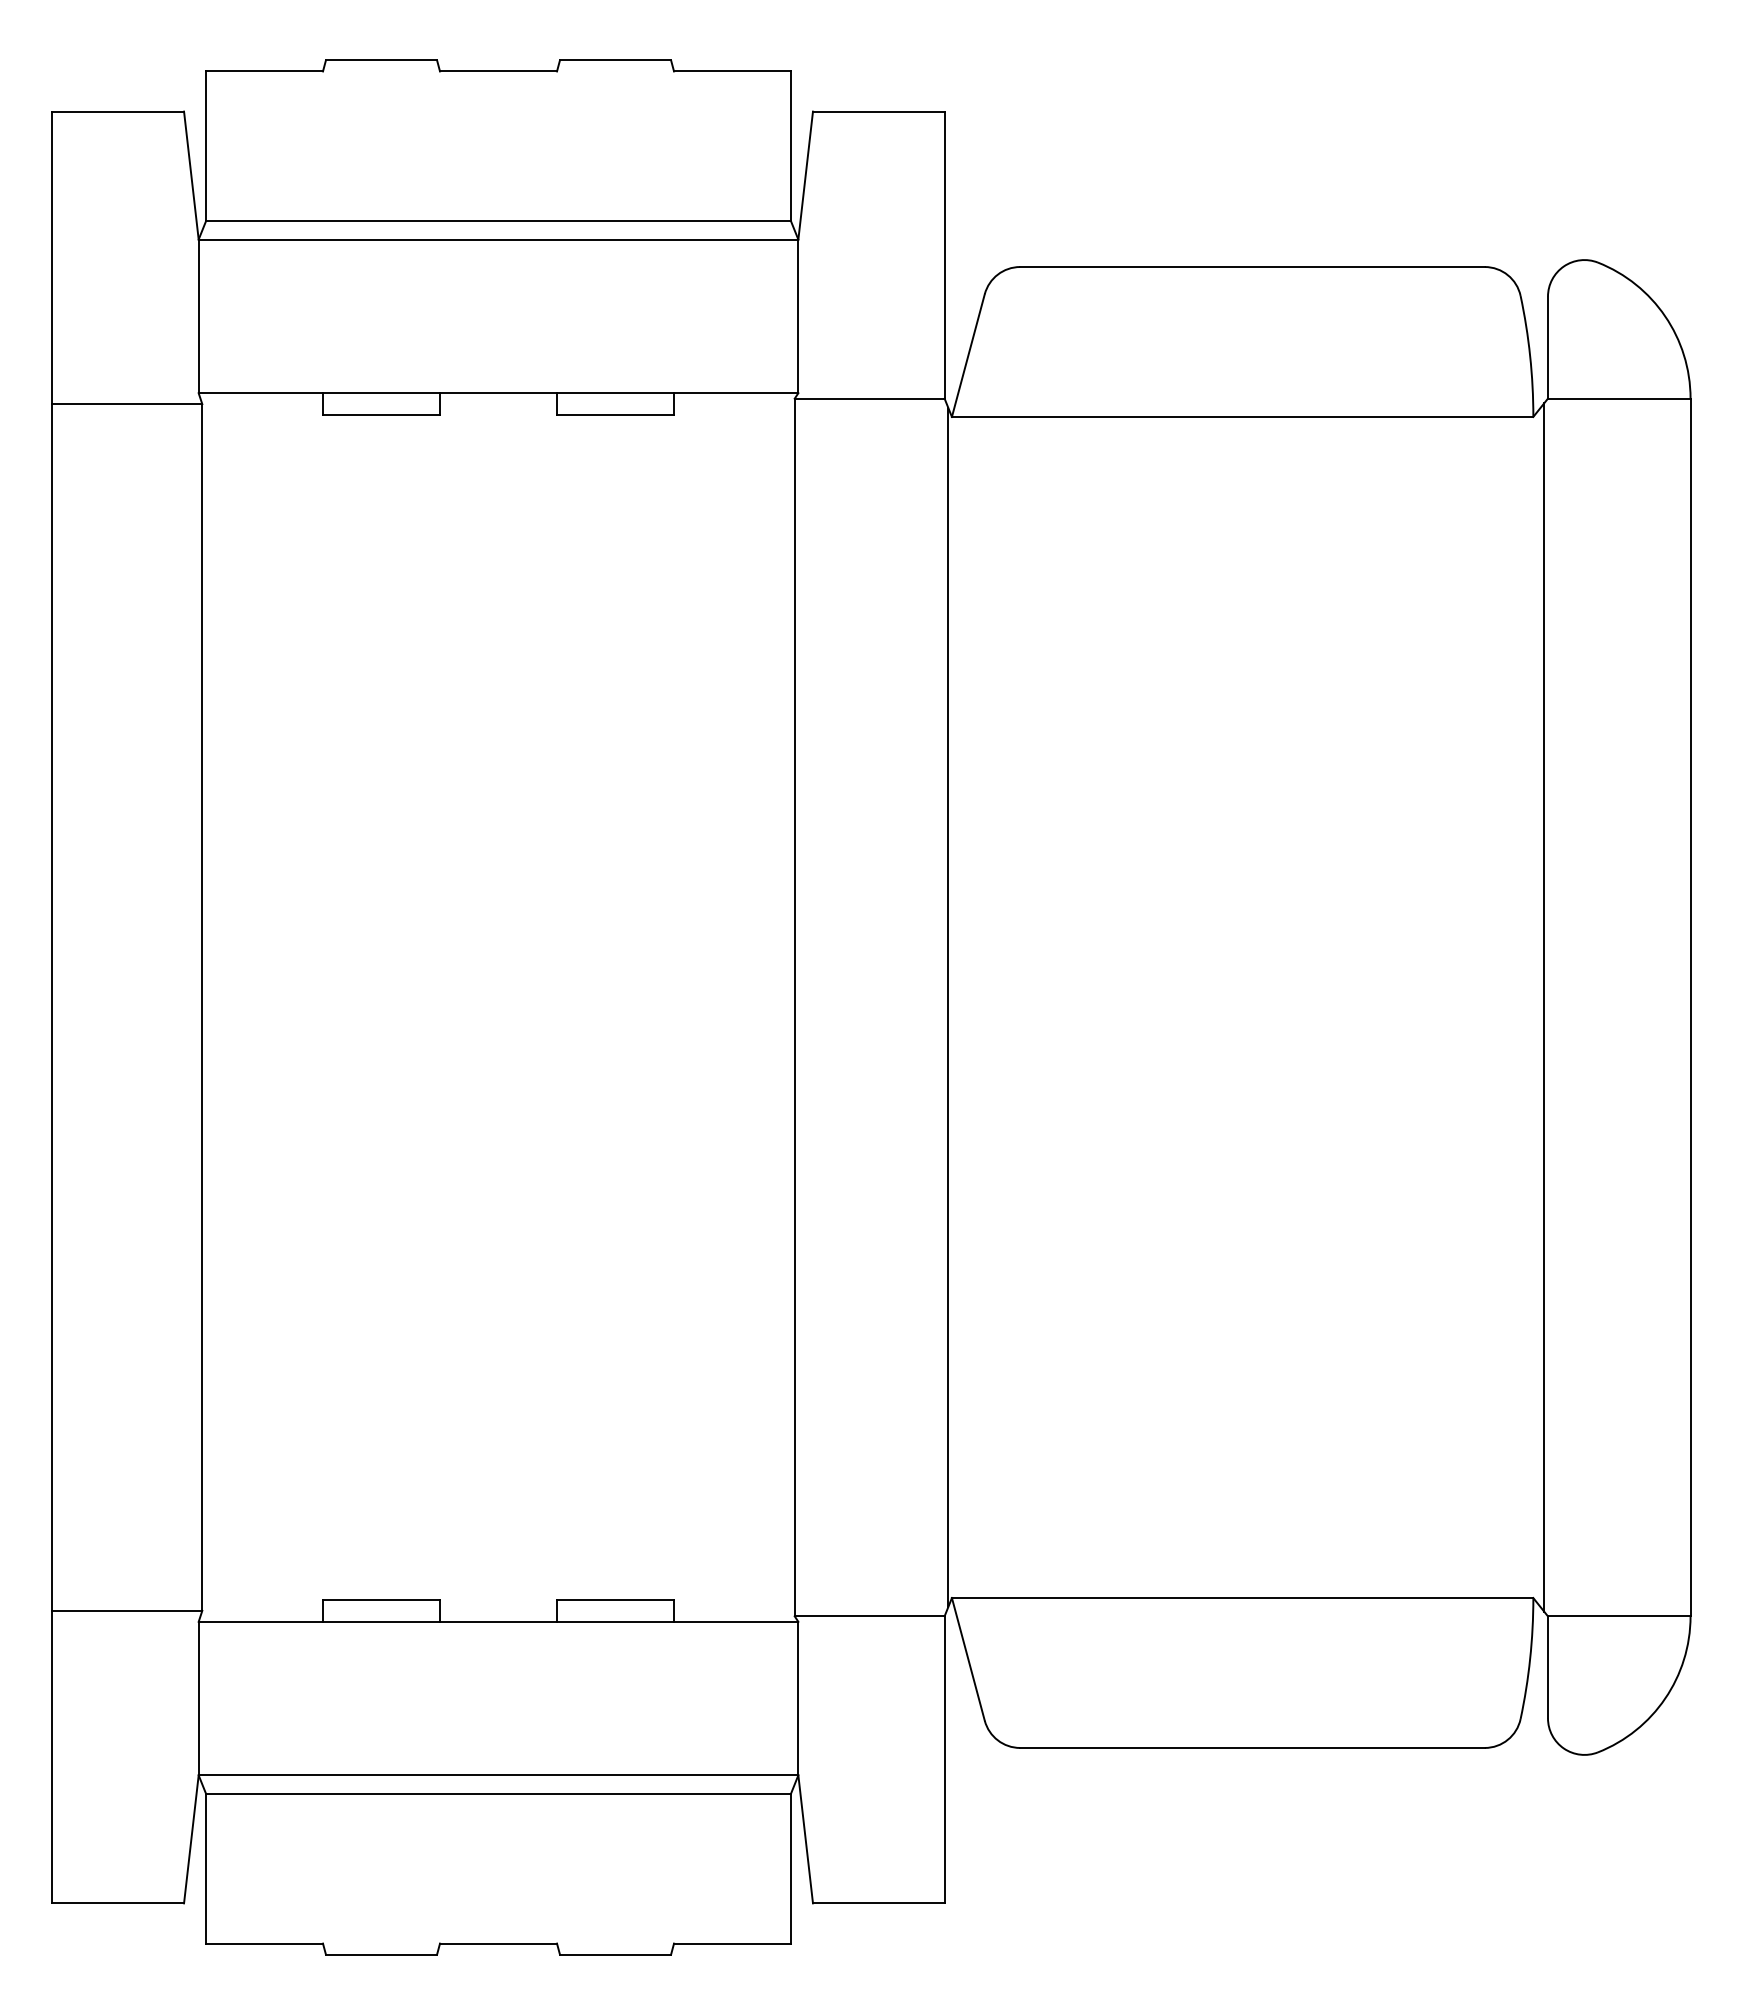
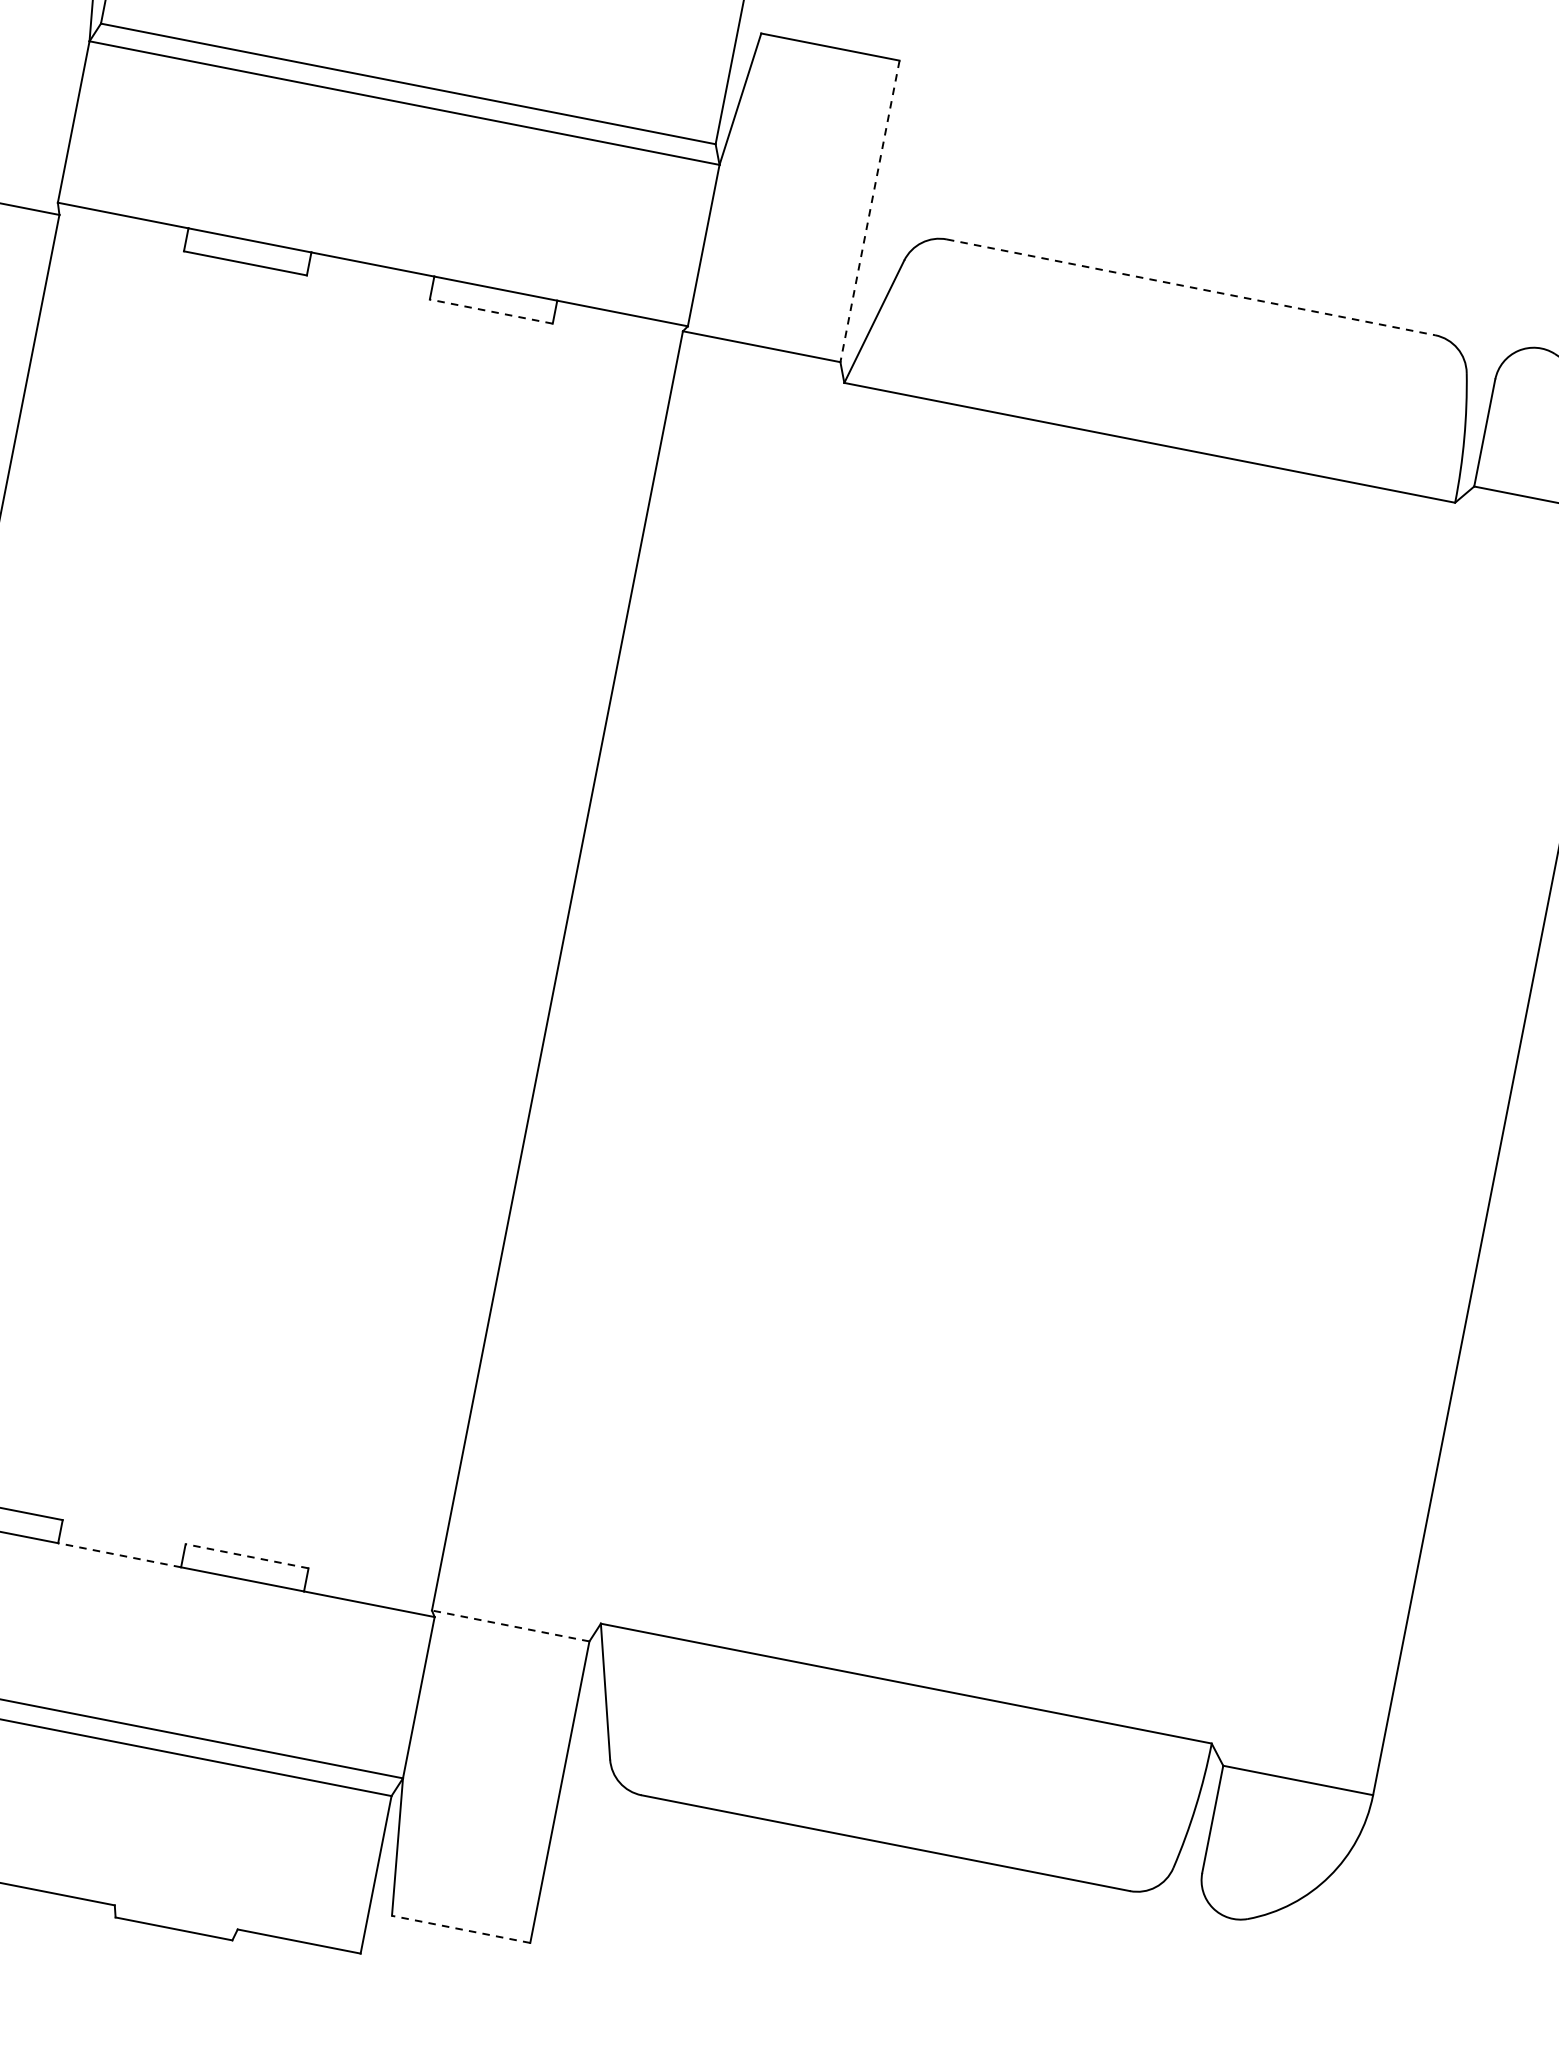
line: (944, 255) -> (869, 211), solid -> dashed
line: (1253, 267) -> (1191, 288), solid -> dashed
line: (615, 415) -> (491, 312), solid -> dashed
line: (948, 1007) -> (719, 1002), removed
line: (1544, 1007) -> (1345, 1125), removed
line: (615, 1599) -> (247, 1555), solid -> dashed
line: (869, 1616) -> (510, 1626), solid -> dashed
line: (498, 1621) -> (119, 1554), solid -> dashed
line: (878, 1903) -> (460, 1929), solid -> dashed

